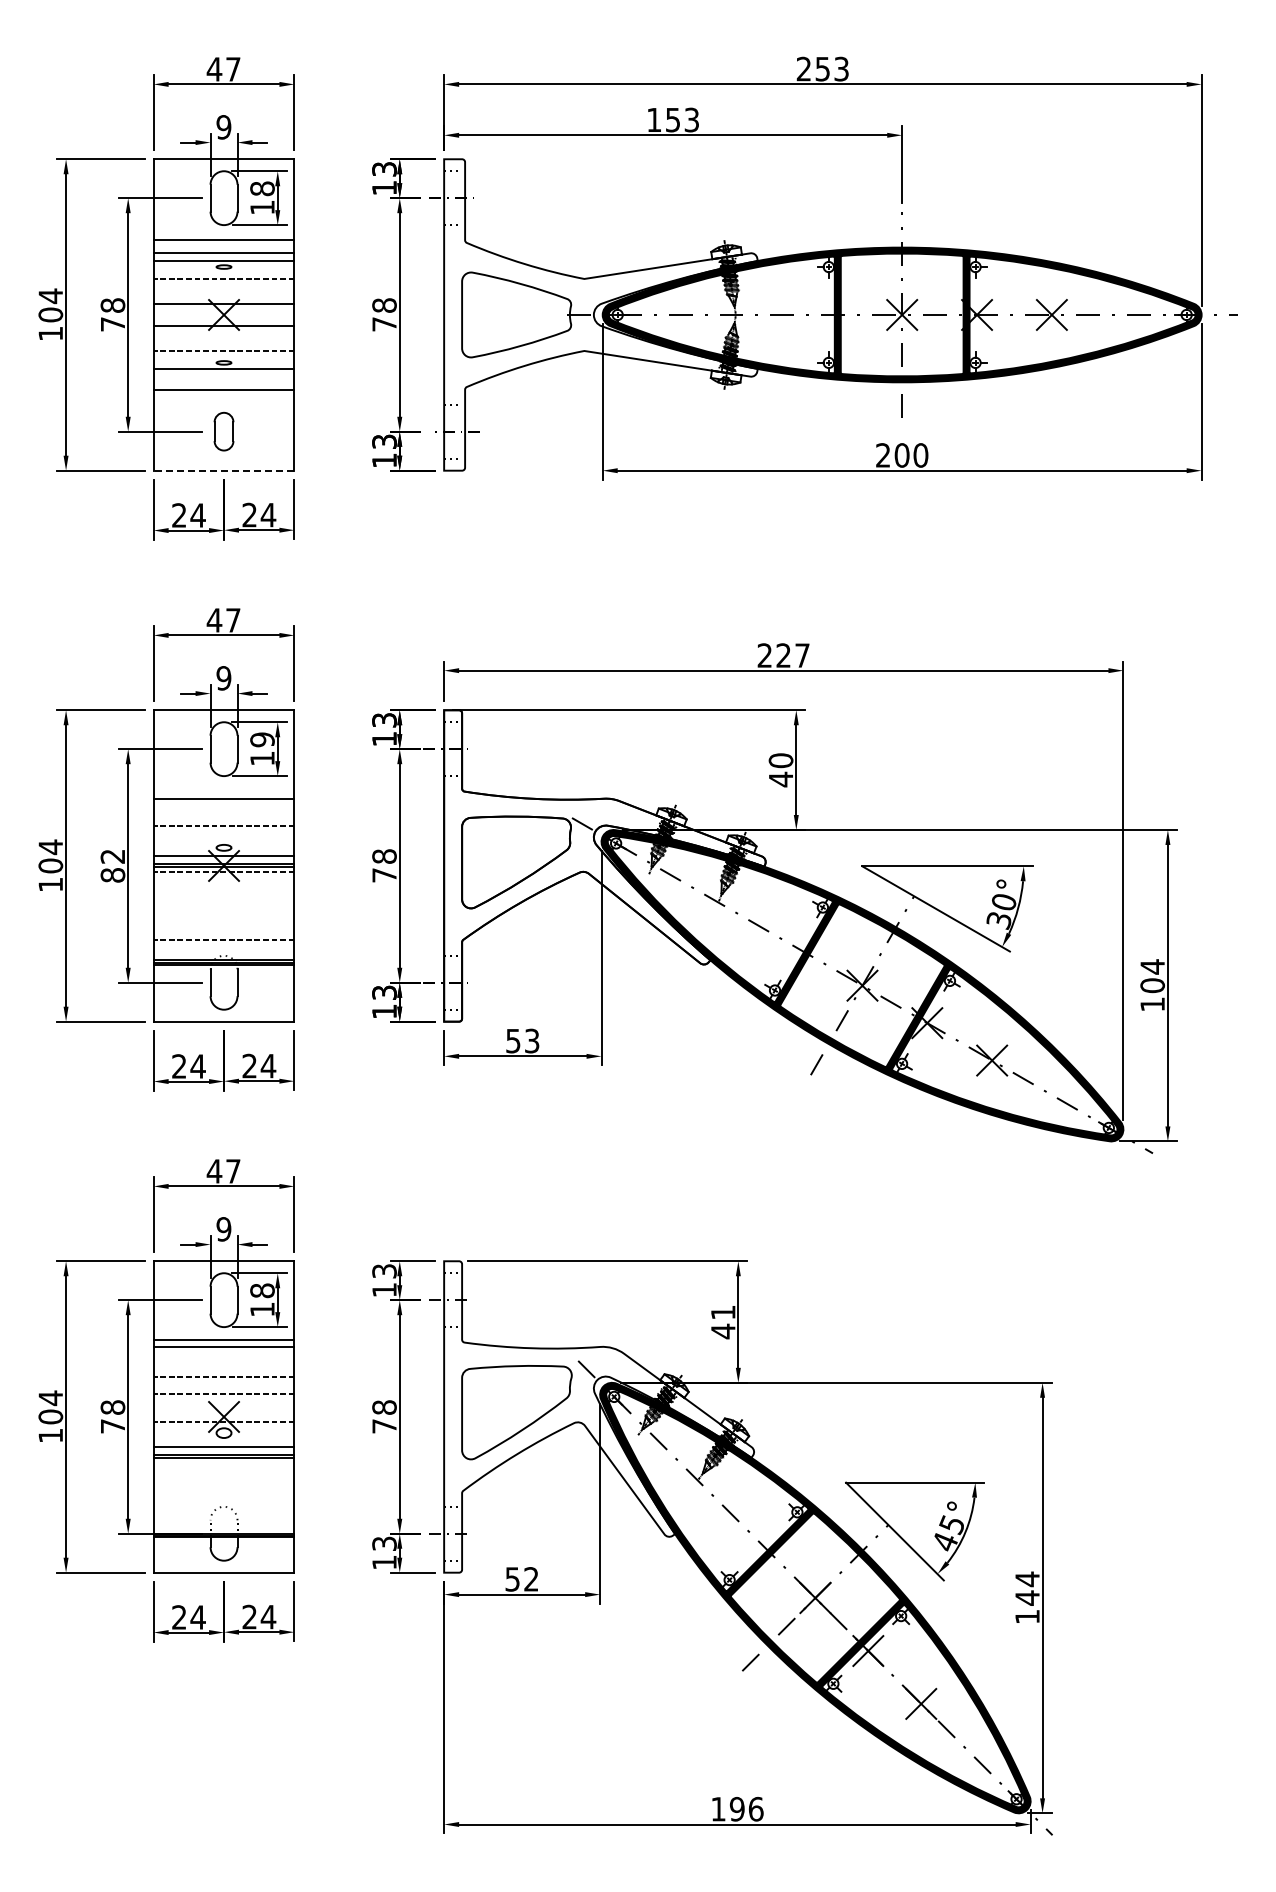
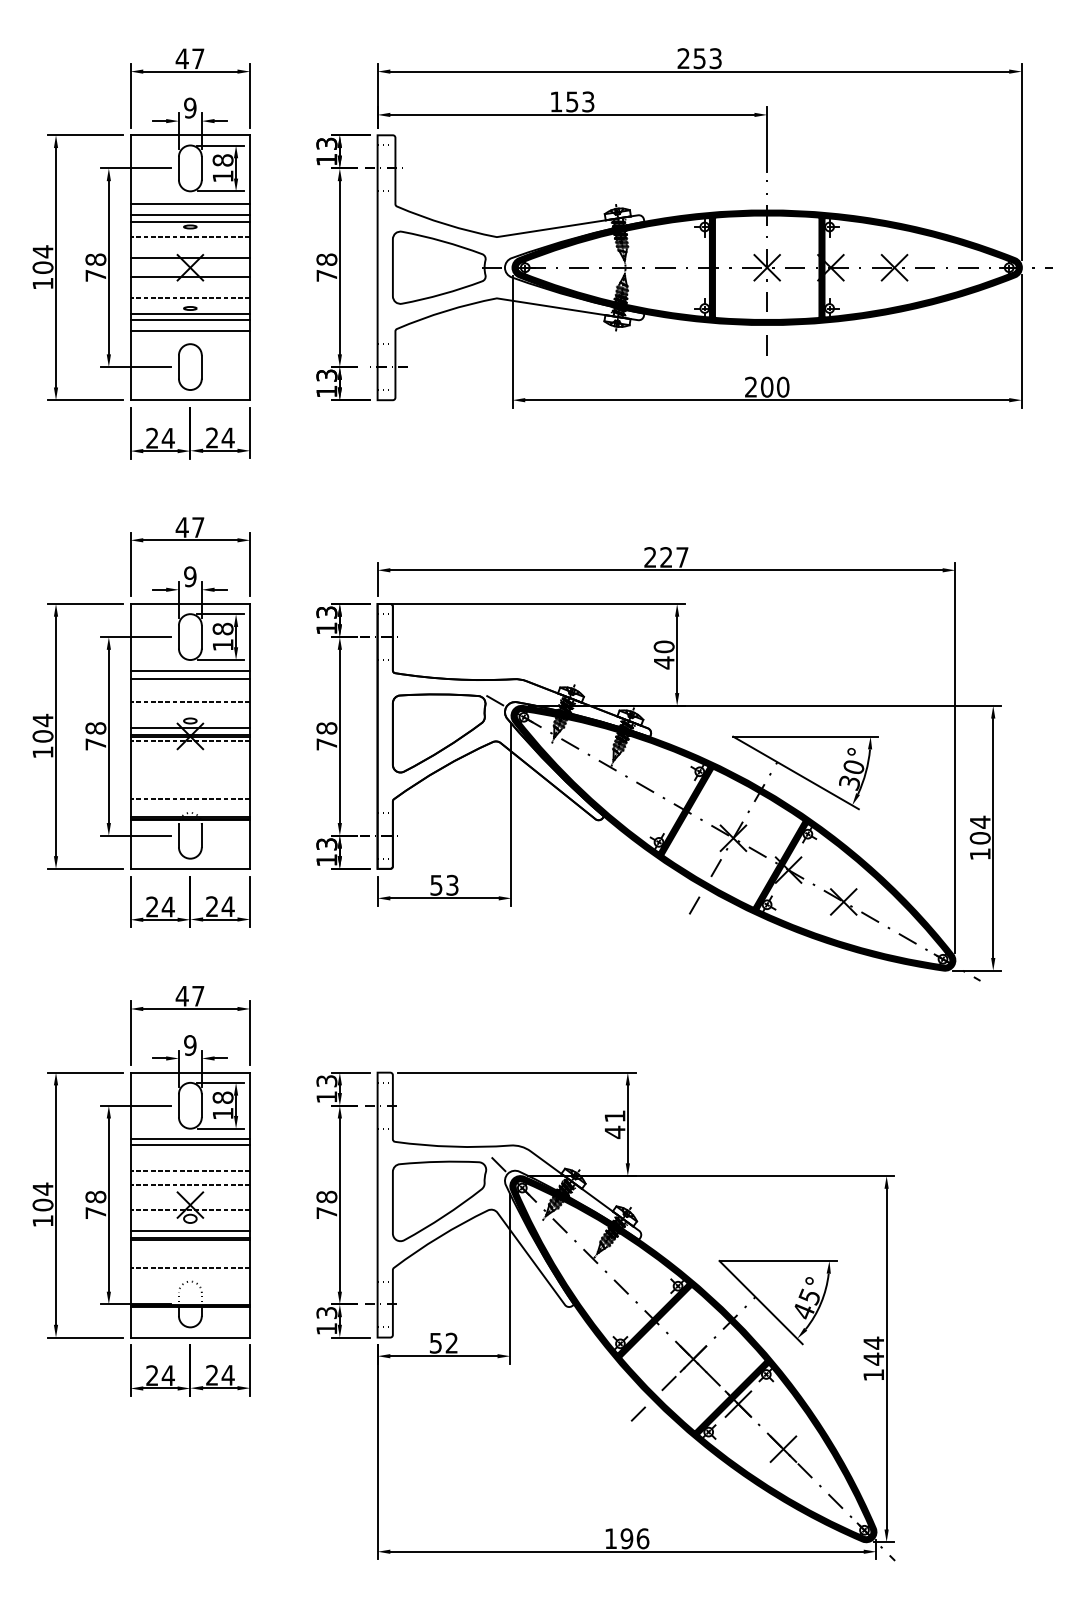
line: (223, 376) -> (189, 320), added
part: (223, 431) -> (189, 366), size x1.43
line: (223, 470) -> (189, 400), dashed -> solid
text: (262, 739) -> (223, 628), 19 -> 18
line: (223, 788) -> (189, 670), added
text: (112, 865) -> (95, 736), 82 -> 78
line: (223, 1490) -> (189, 1267), added

